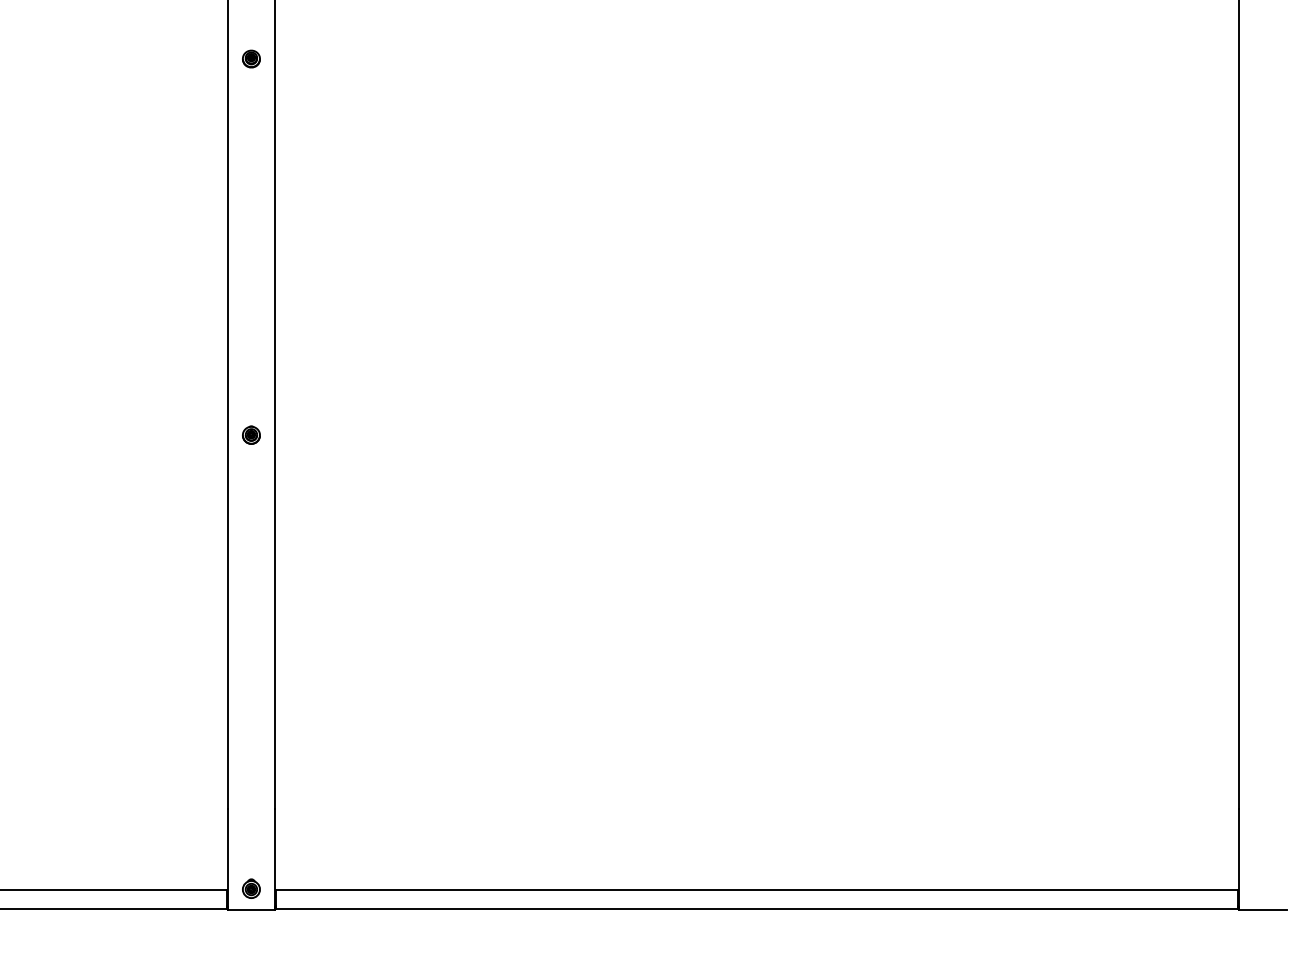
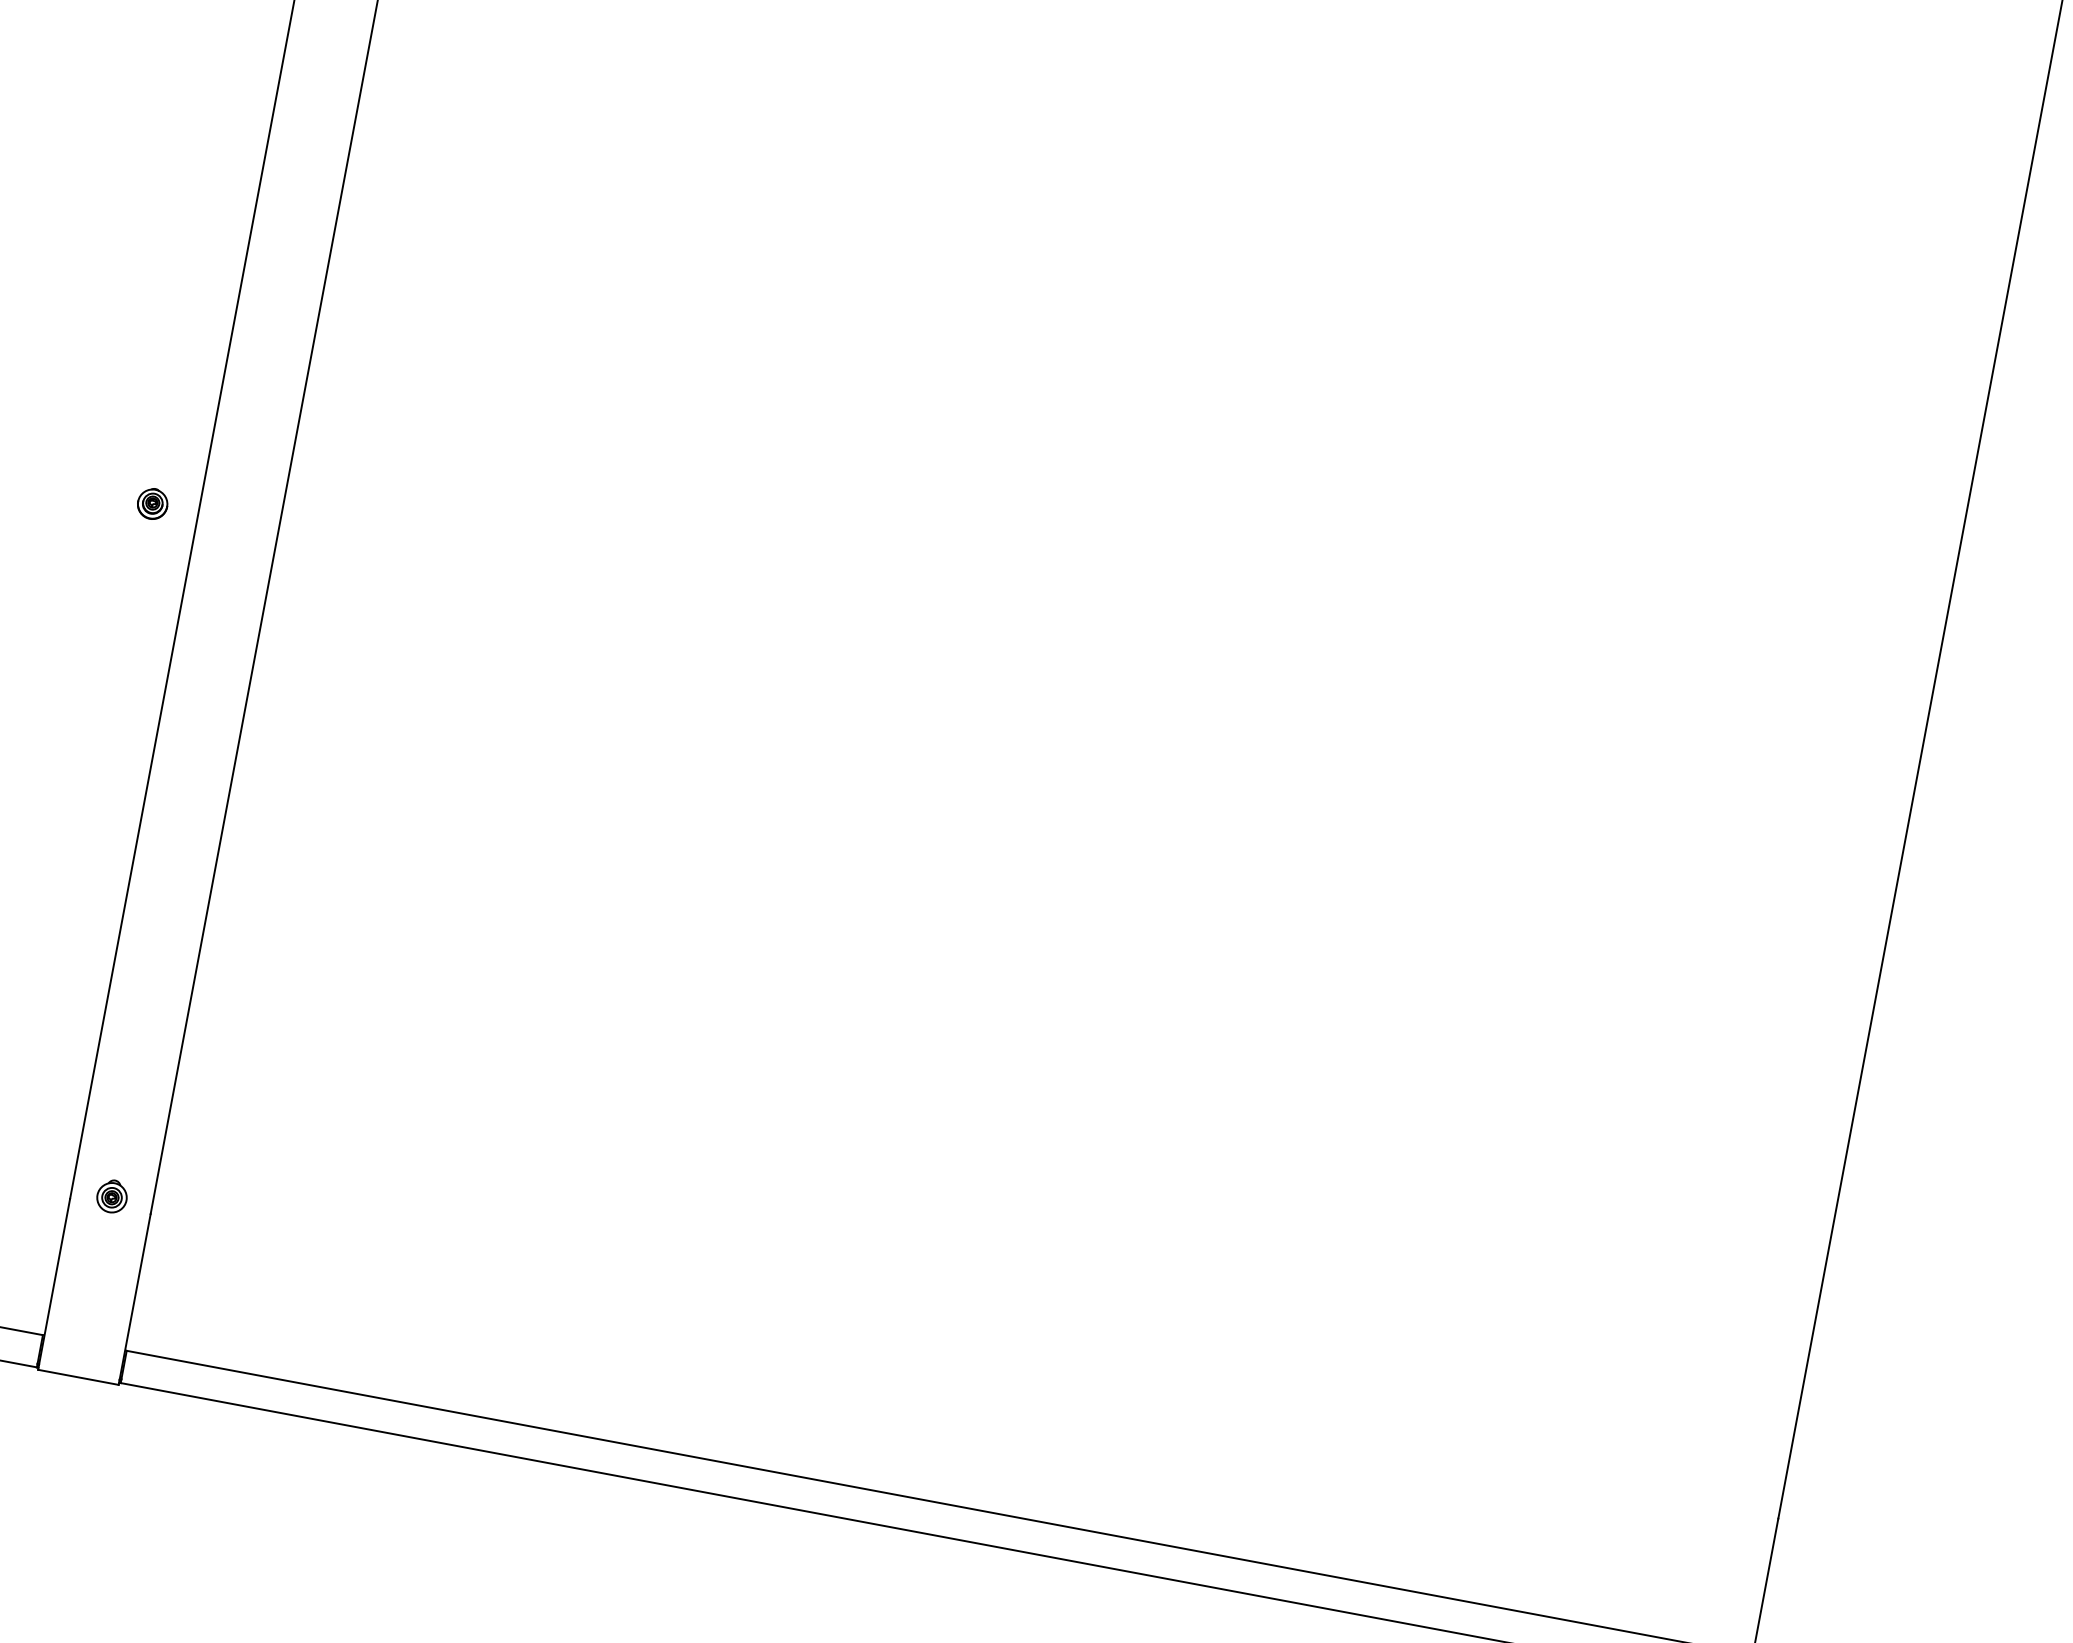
part: (251, 434) -> (153, 502), moved
part: (251, 888) -> (112, 1196), moved

